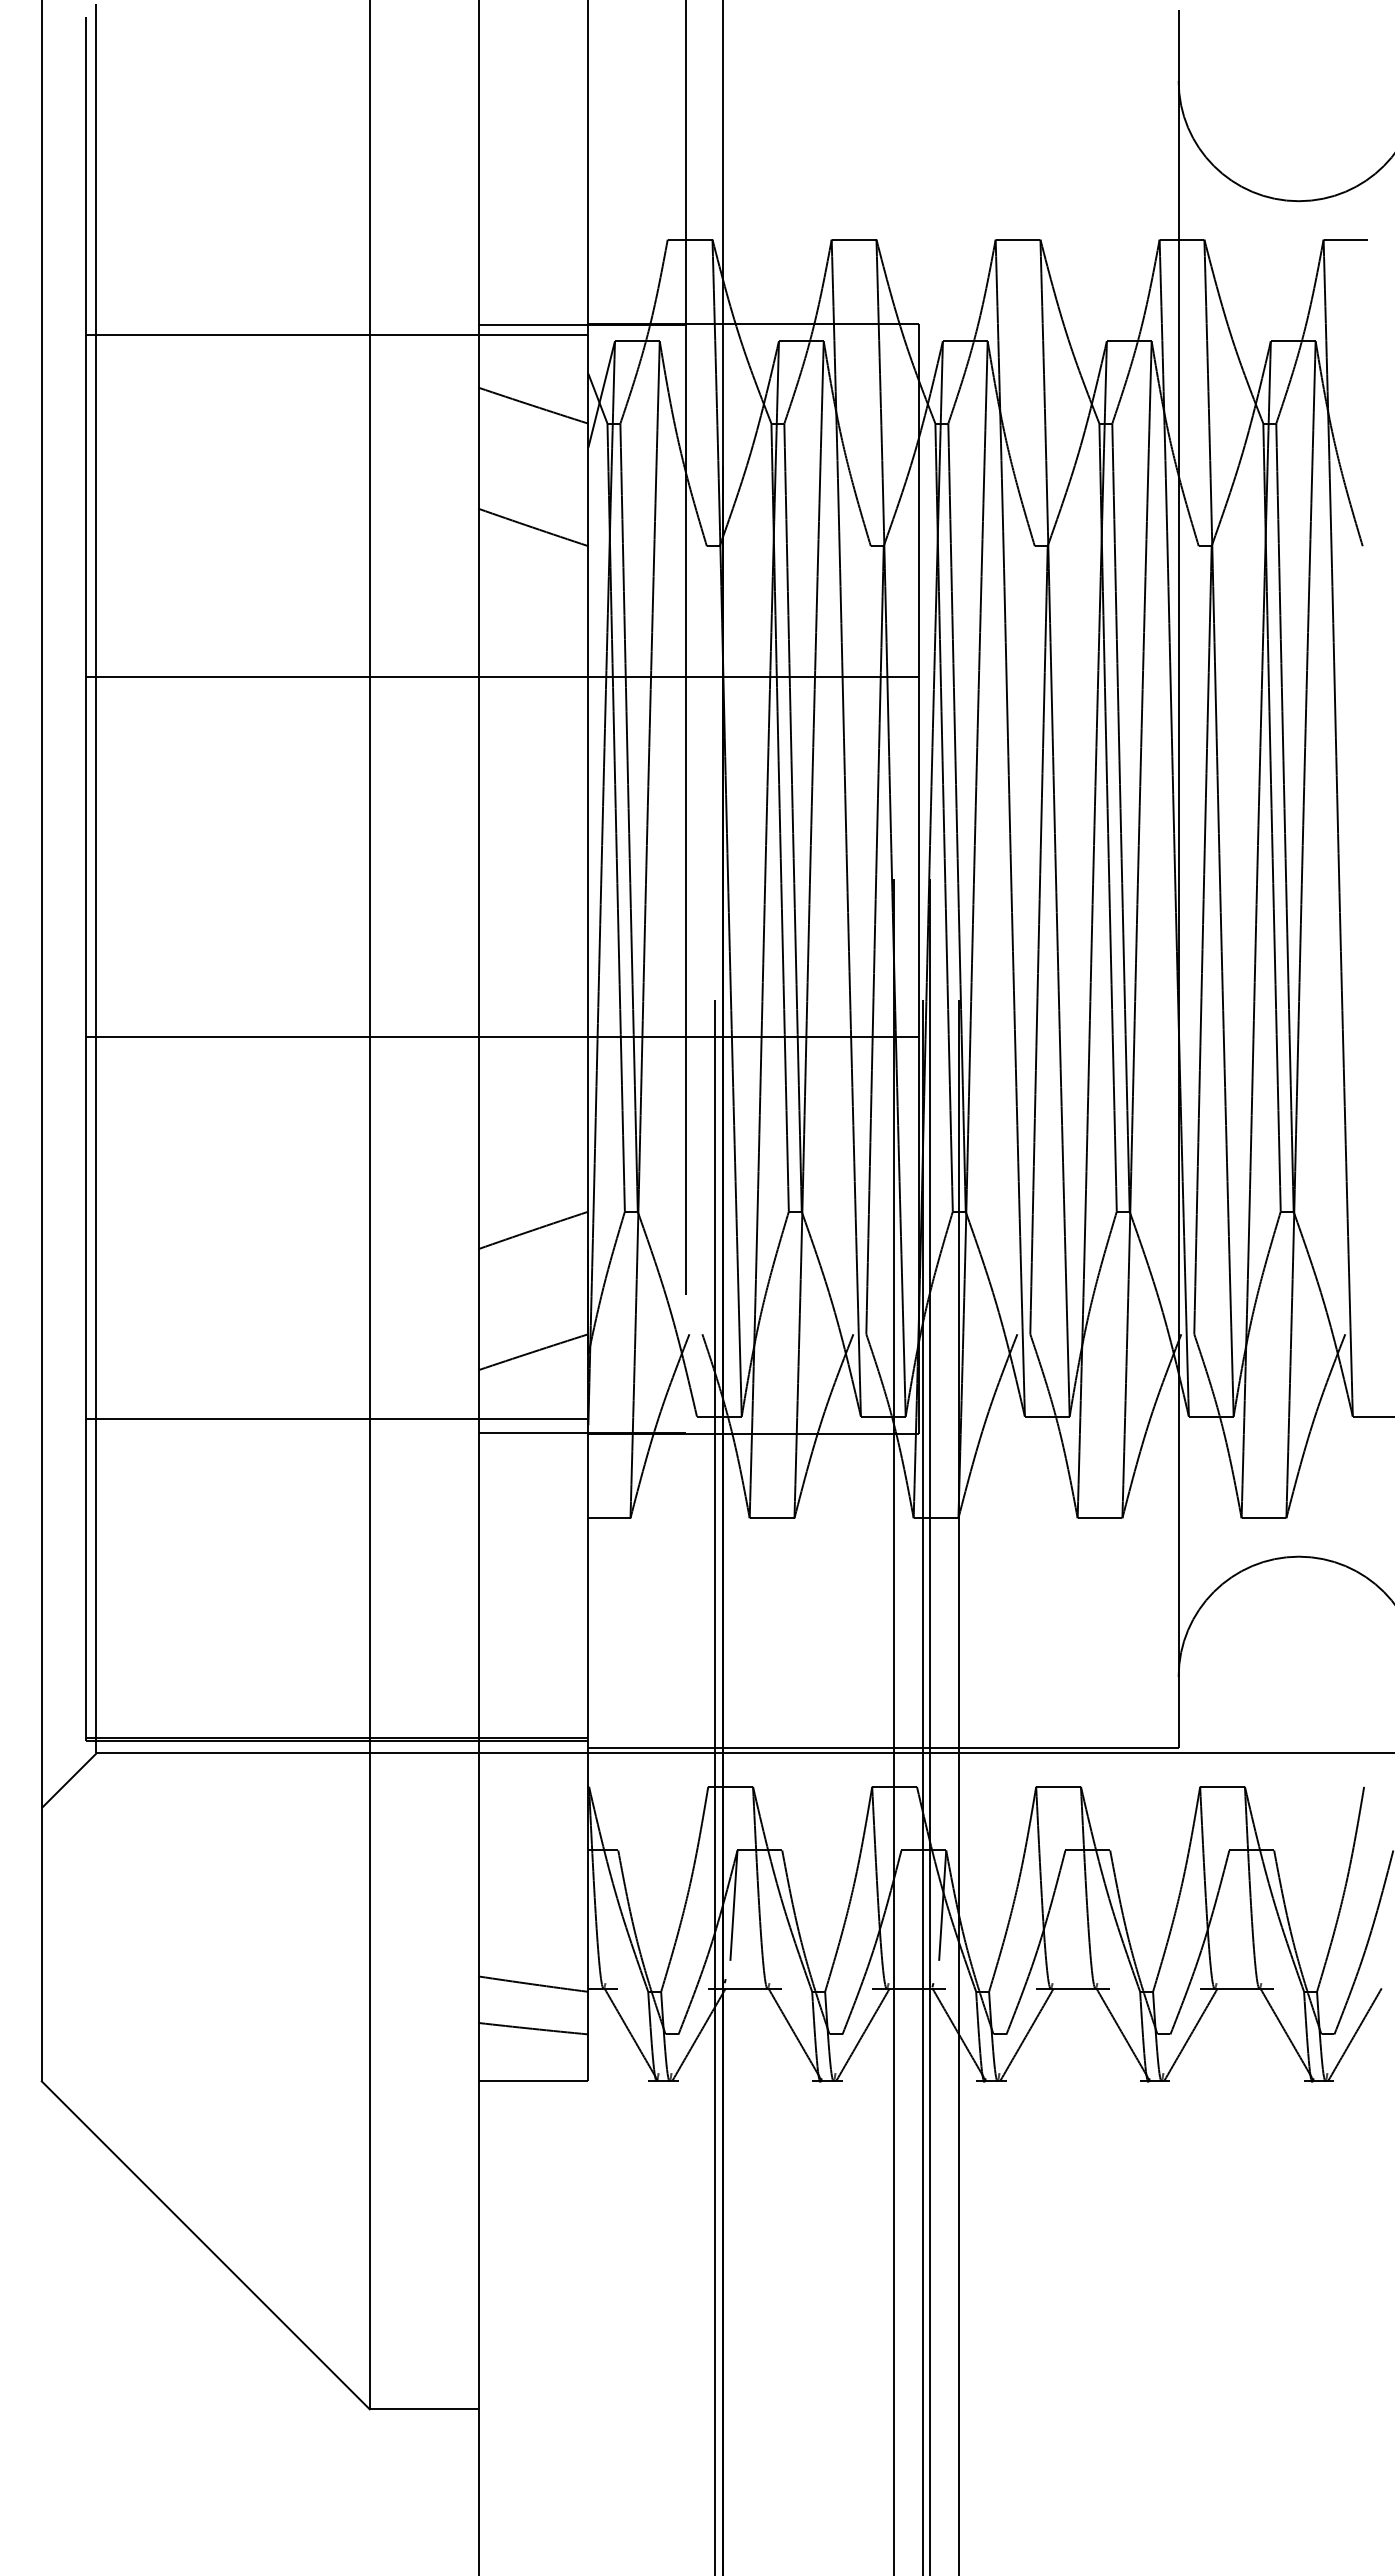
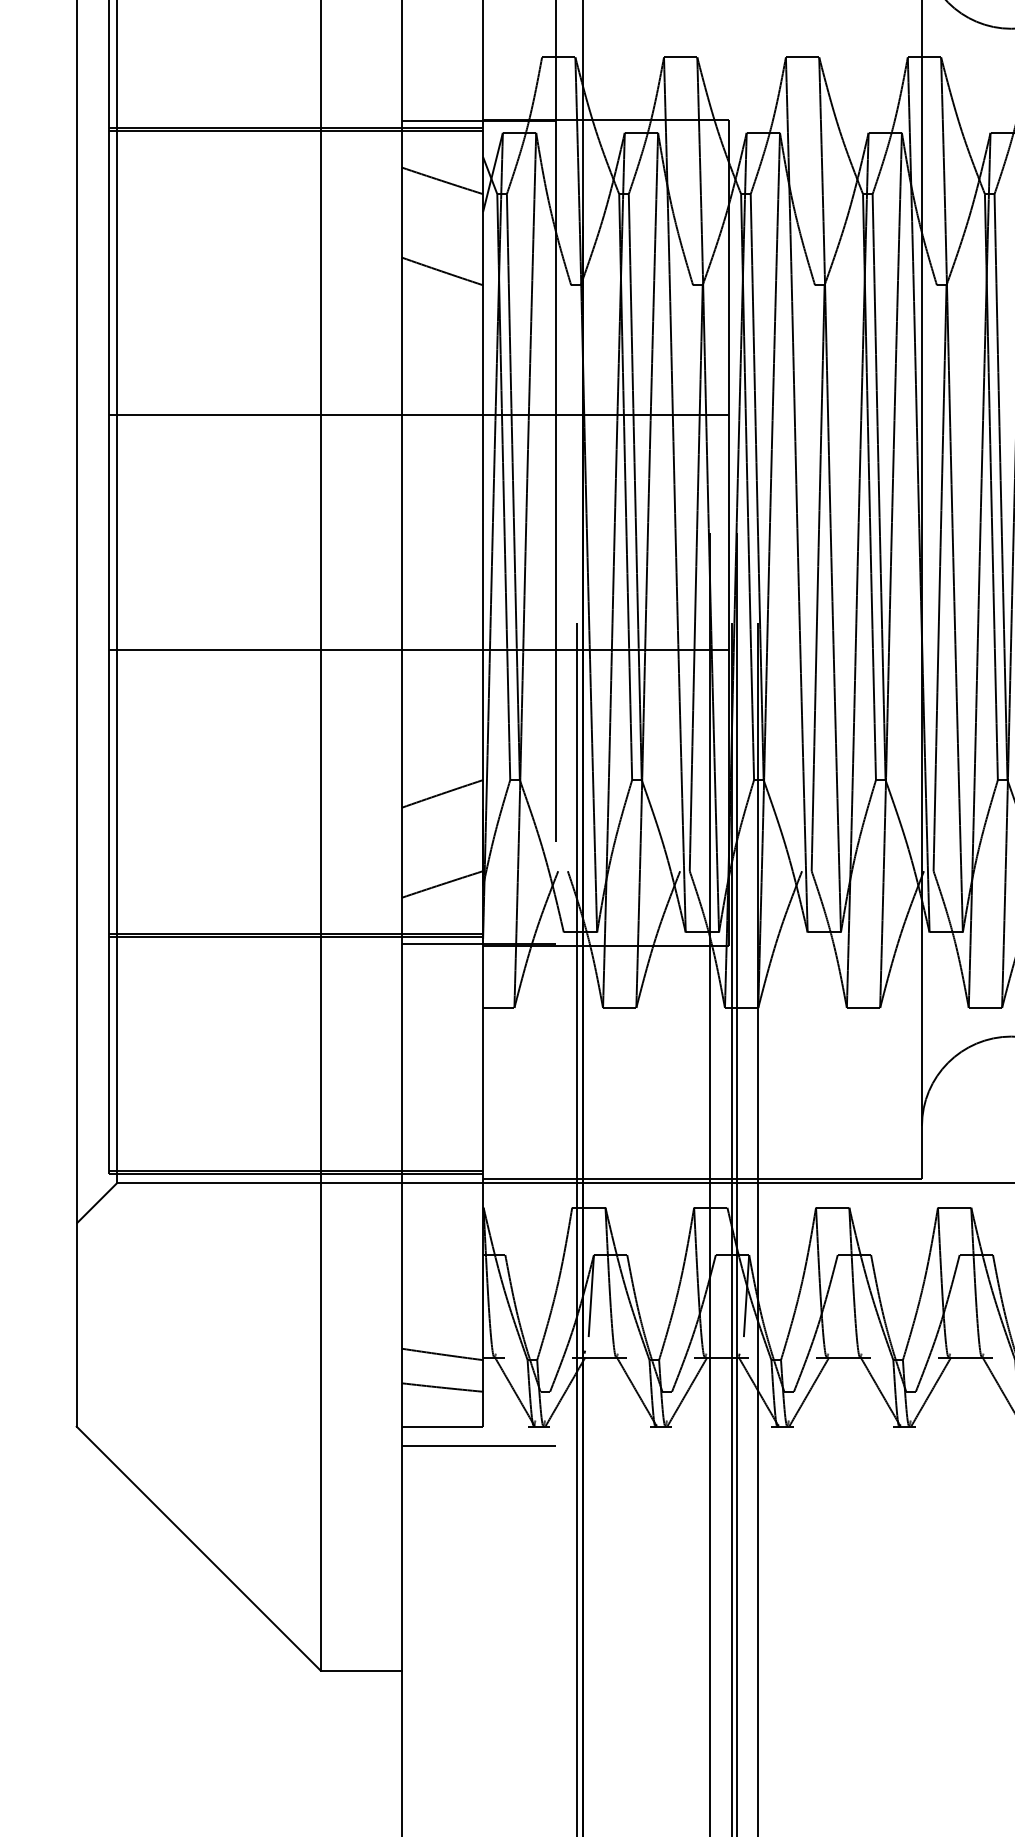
line: (336, 338) -> (295, 130), added
line: (501, 676) -> (418, 414), moved
line: (336, 1422) -> (295, 936), added
line: (582, 2107) -> (478, 1446), added

